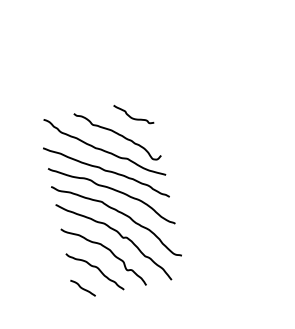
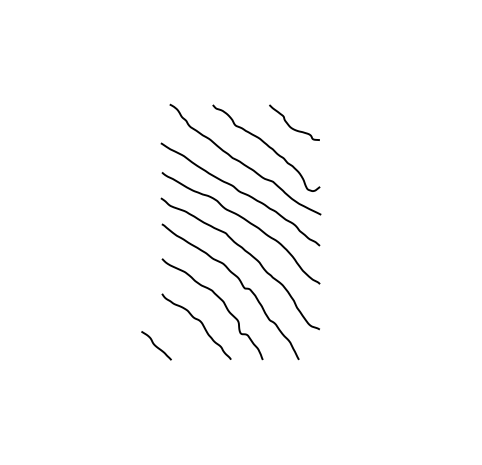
curve: (82, 288) -> (156, 345), moved

